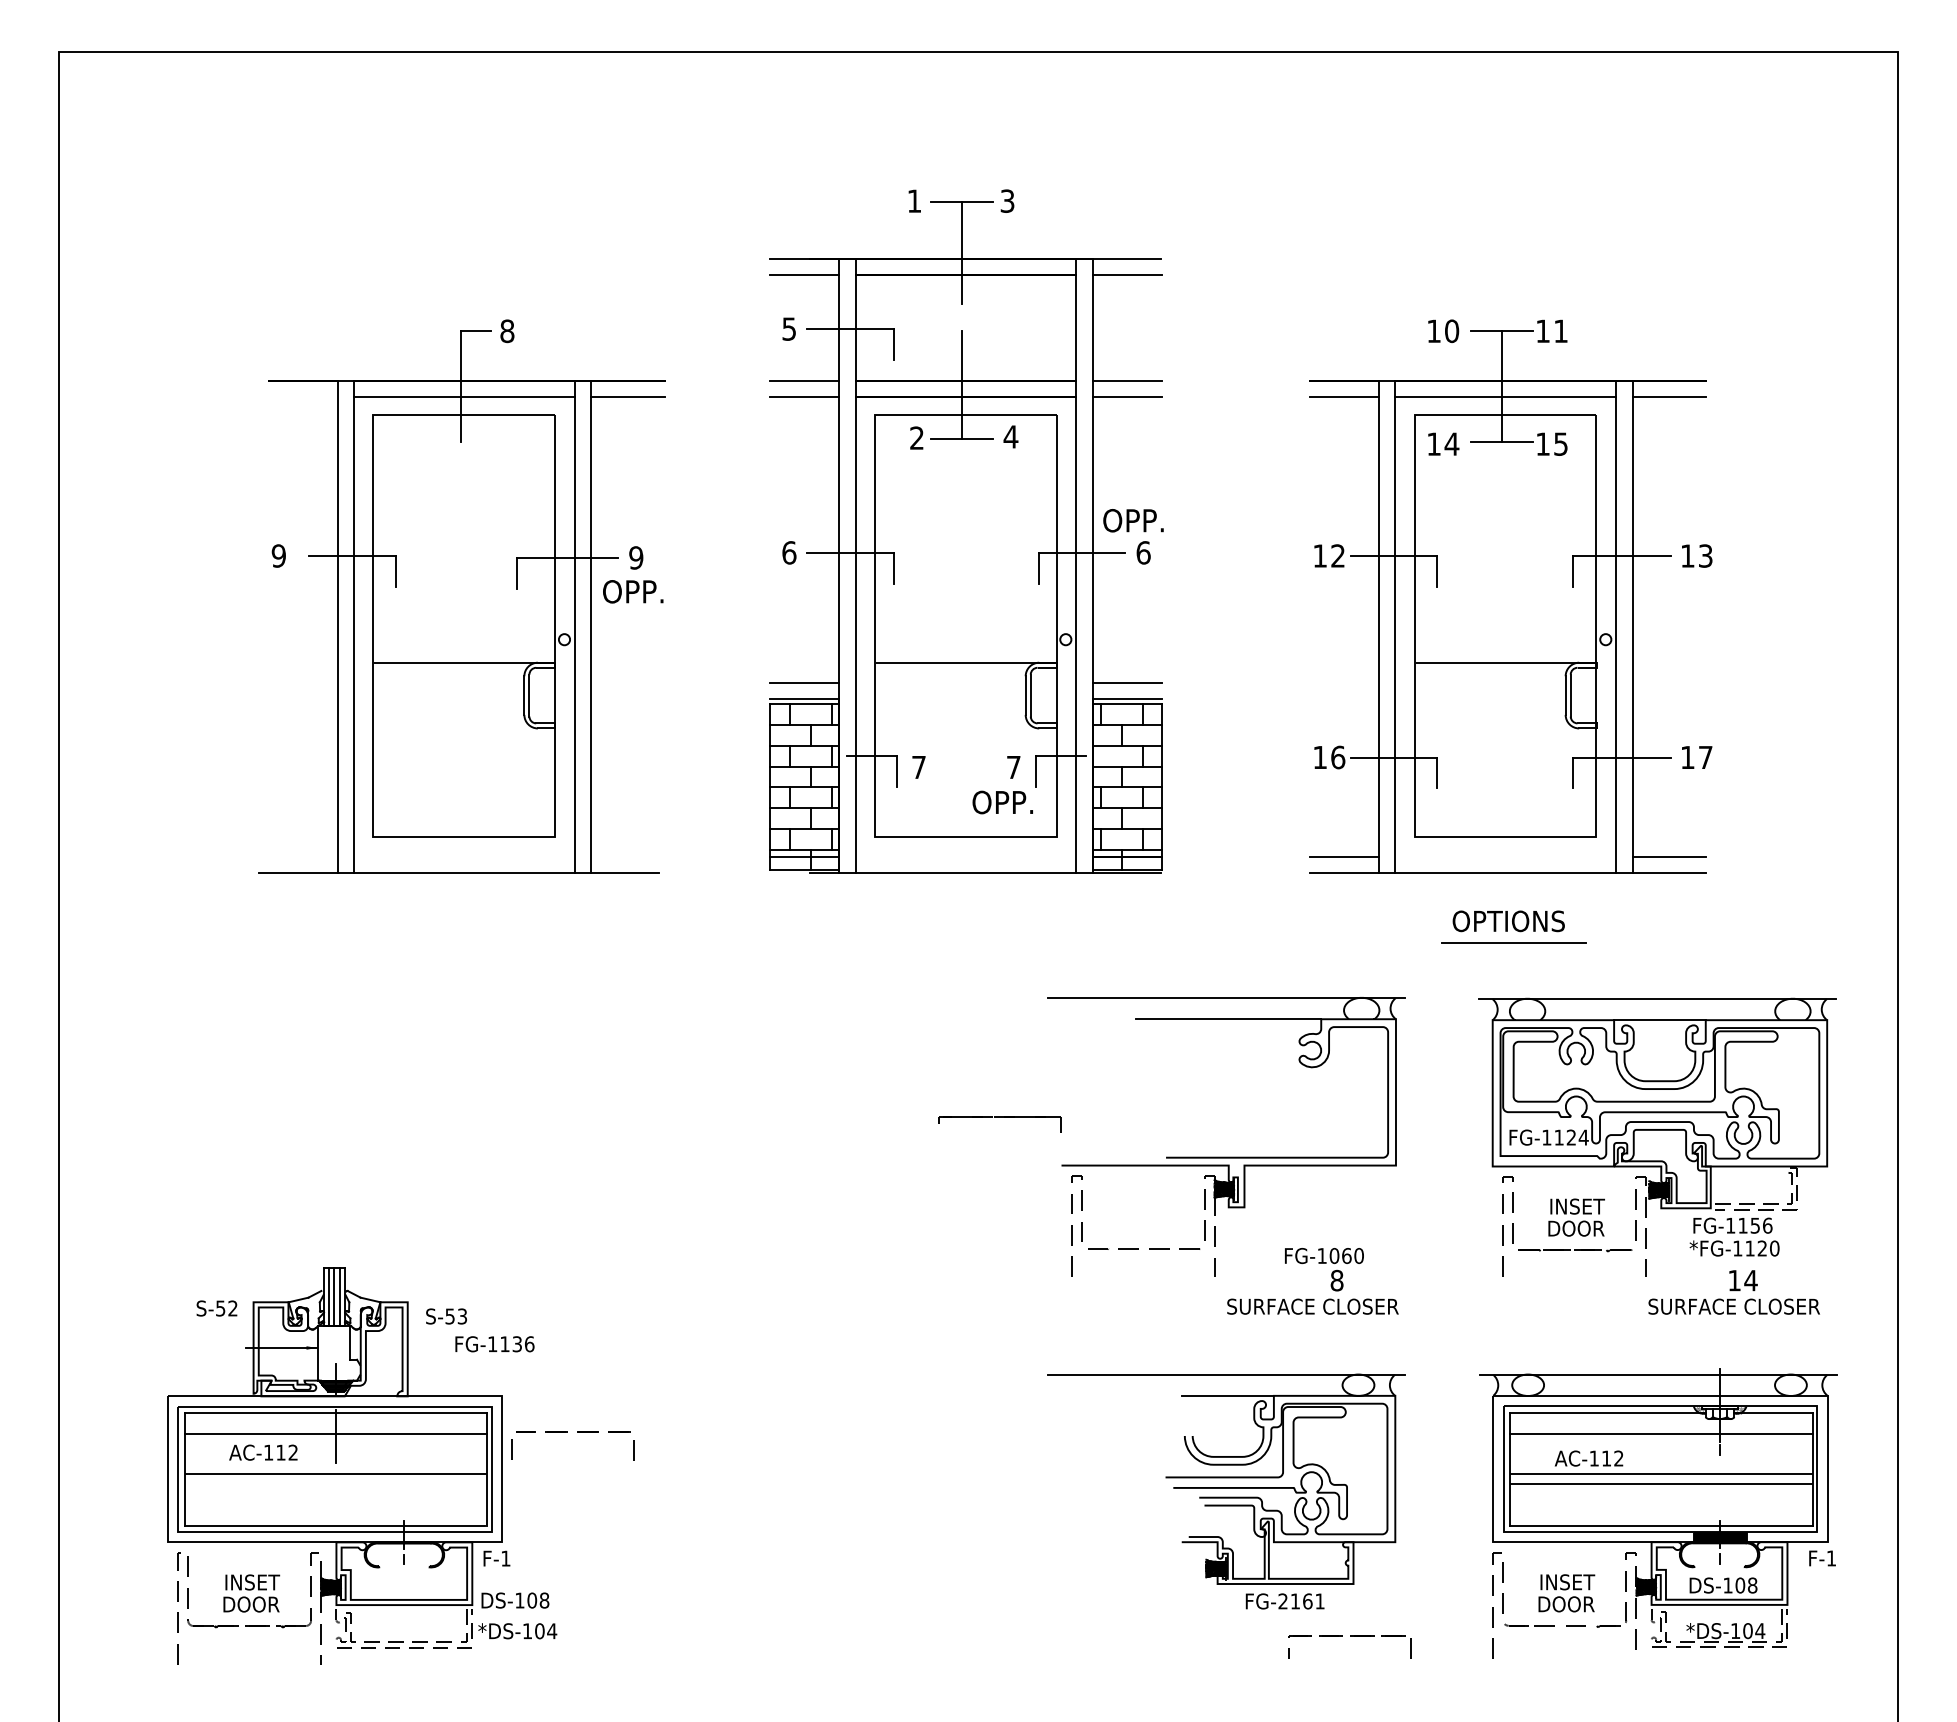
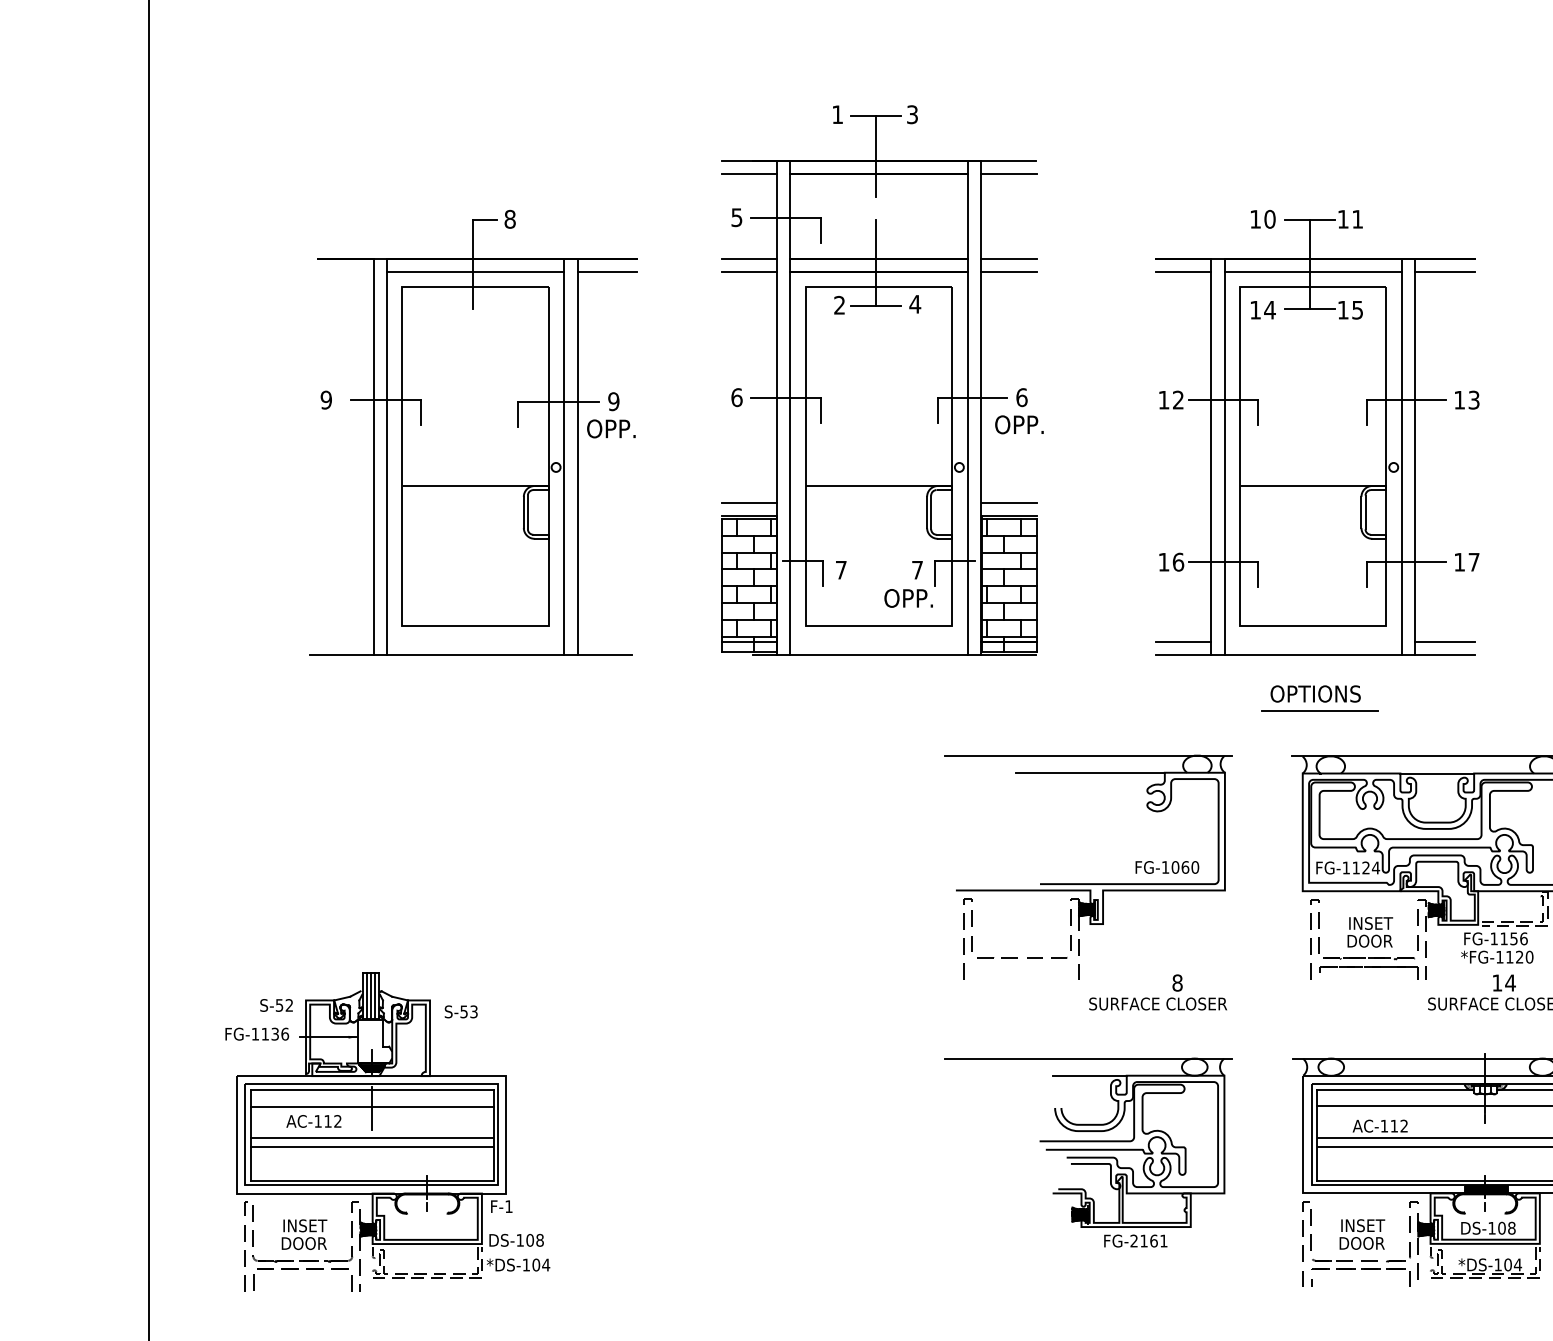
text: (1133, 520) -> (1019, 424), moved
part: (999, 1117) -> (1368, 967), moved
text: (1324, 1255) -> (1167, 867), moved
text: (494, 1344) -> (256, 1034), moved
part: (567, 1432) -> (298, 1269), moved
line: (335, 1484) -> (371, 1147), added
part: (1350, 1636) -> (1361, 1269), moved

